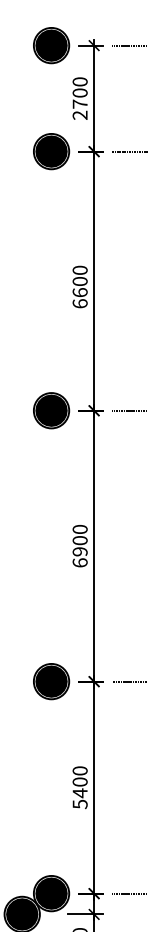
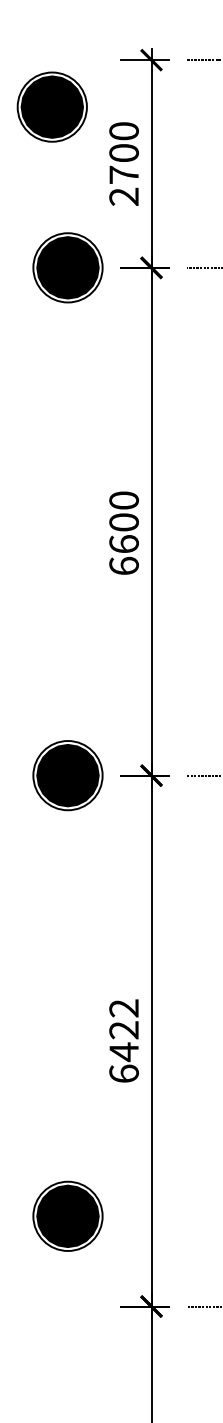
part: (51, 45) -> (52, 106), moved
text: (79, 540) -> (122, 1029), 6900 -> 6422
part: (51, 681) -> (67, 1216), moved

